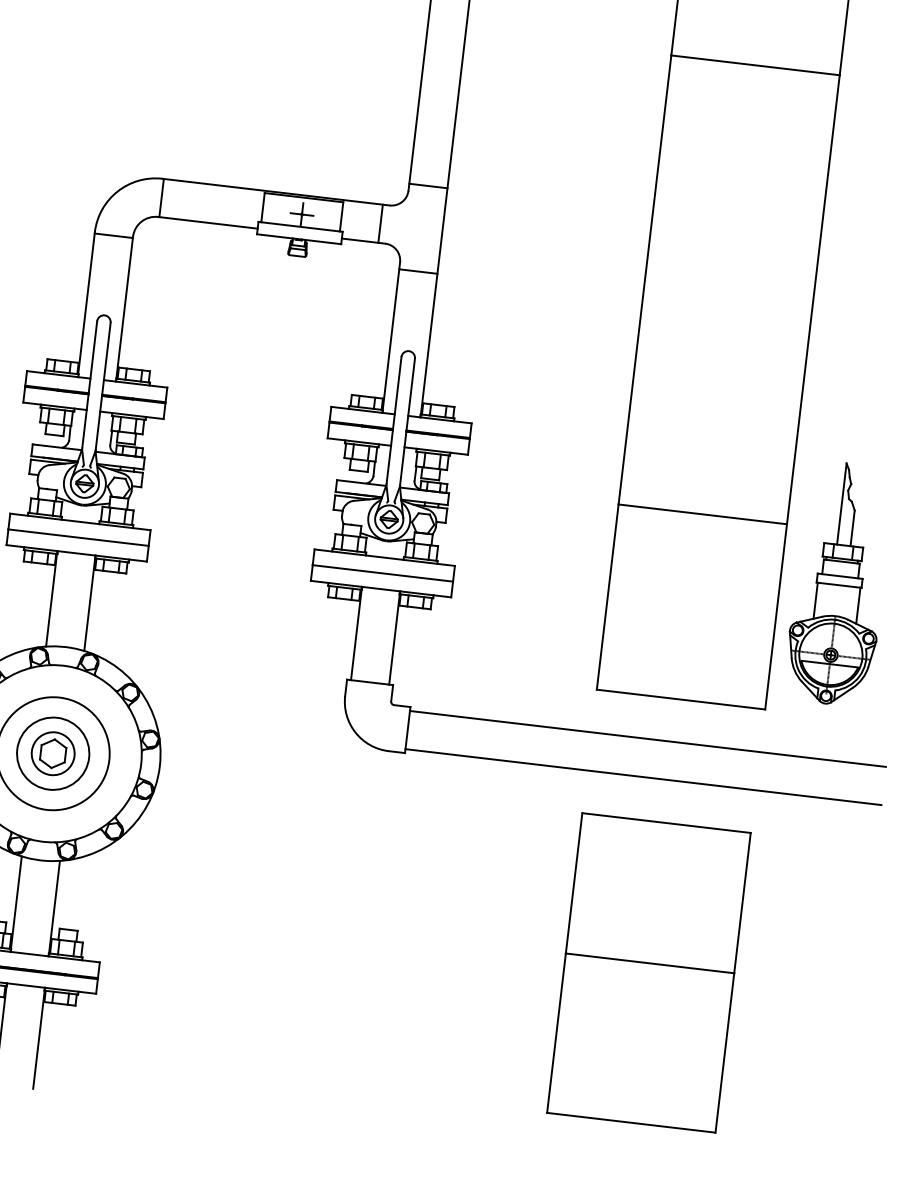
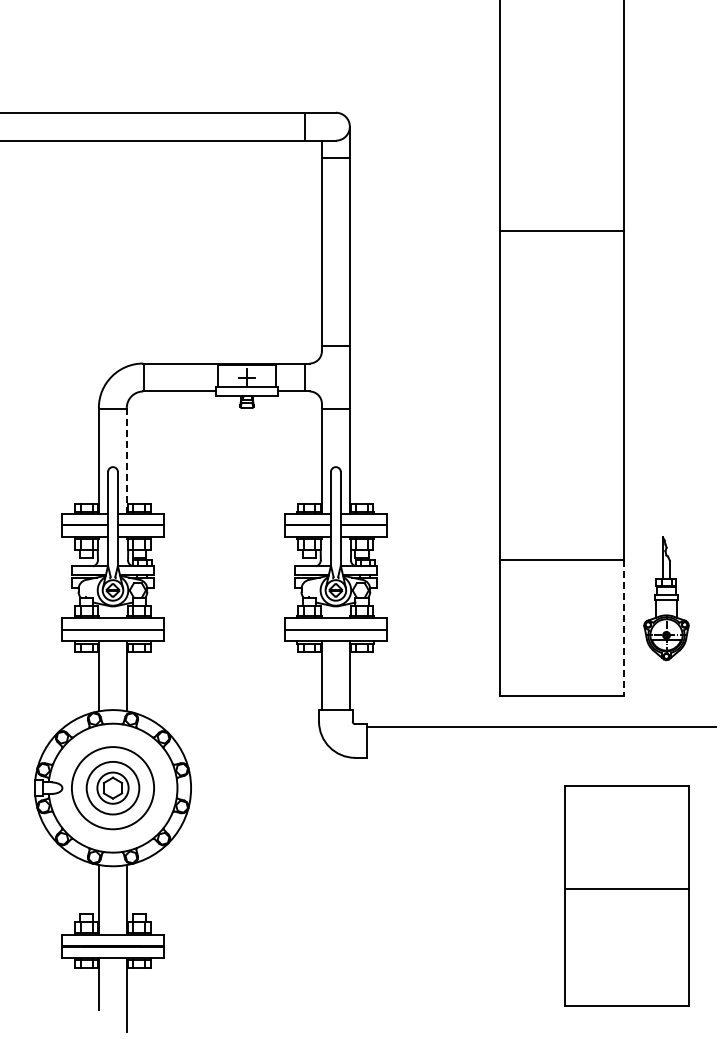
line: (124, 307) -> (126, 459), solid -> dashed
part: (839, 583) -> (666, 598), size x0.7
line: (775, 616) -> (623, 627), solid -> dashed
line: (643, 776) -> (541, 754), removed
part: (648, 972) -> (626, 895), moved

